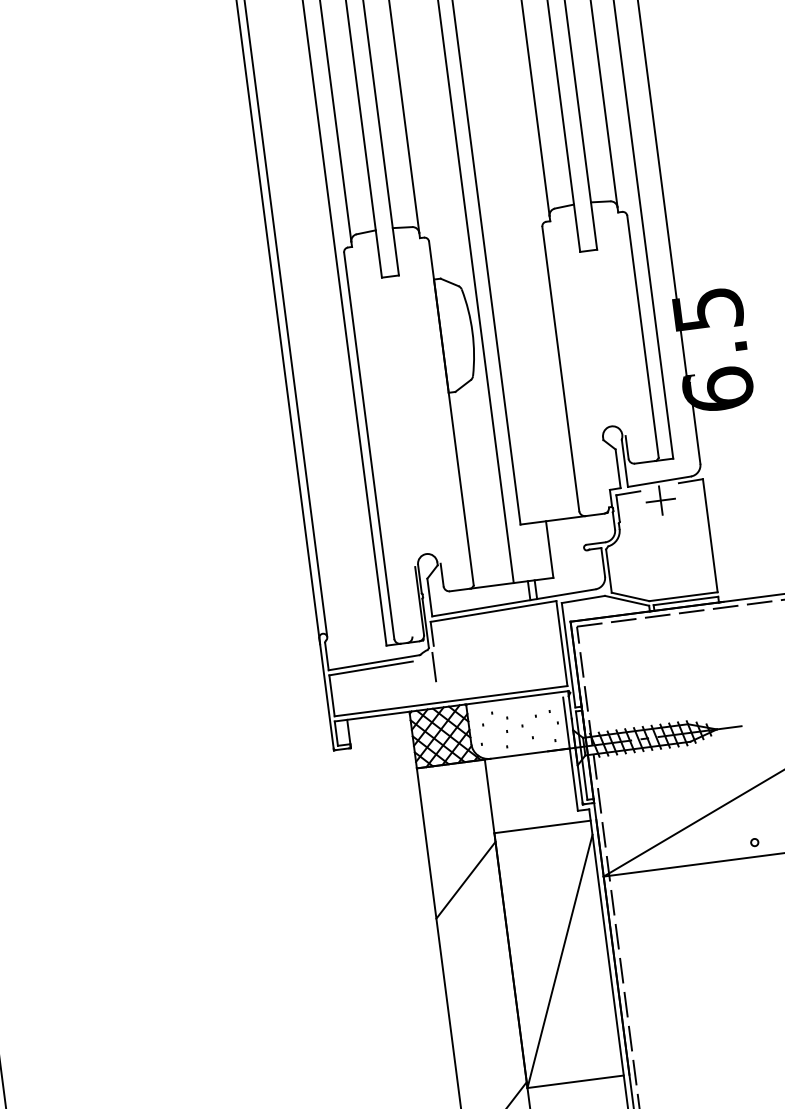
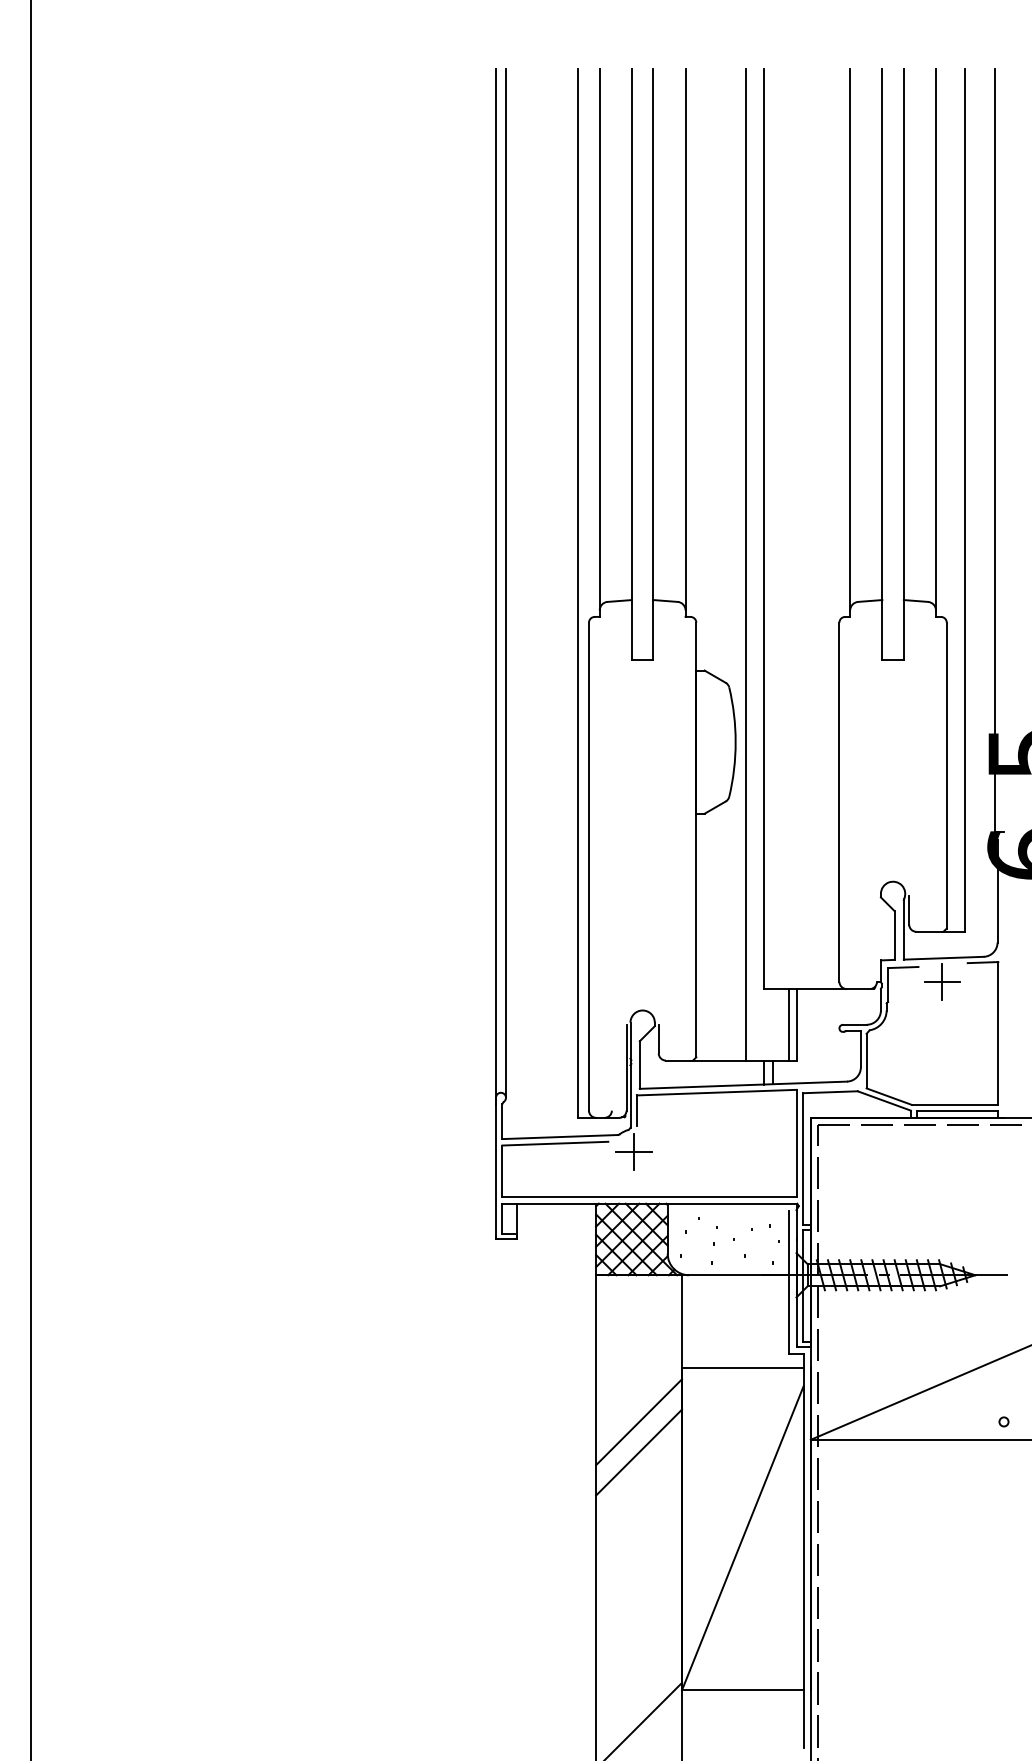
line: (543, 550) -> (788, 1024), added
line: (433, 667) -> (633, 1152), added
line: (469, 904) -> (639, 1452), added

